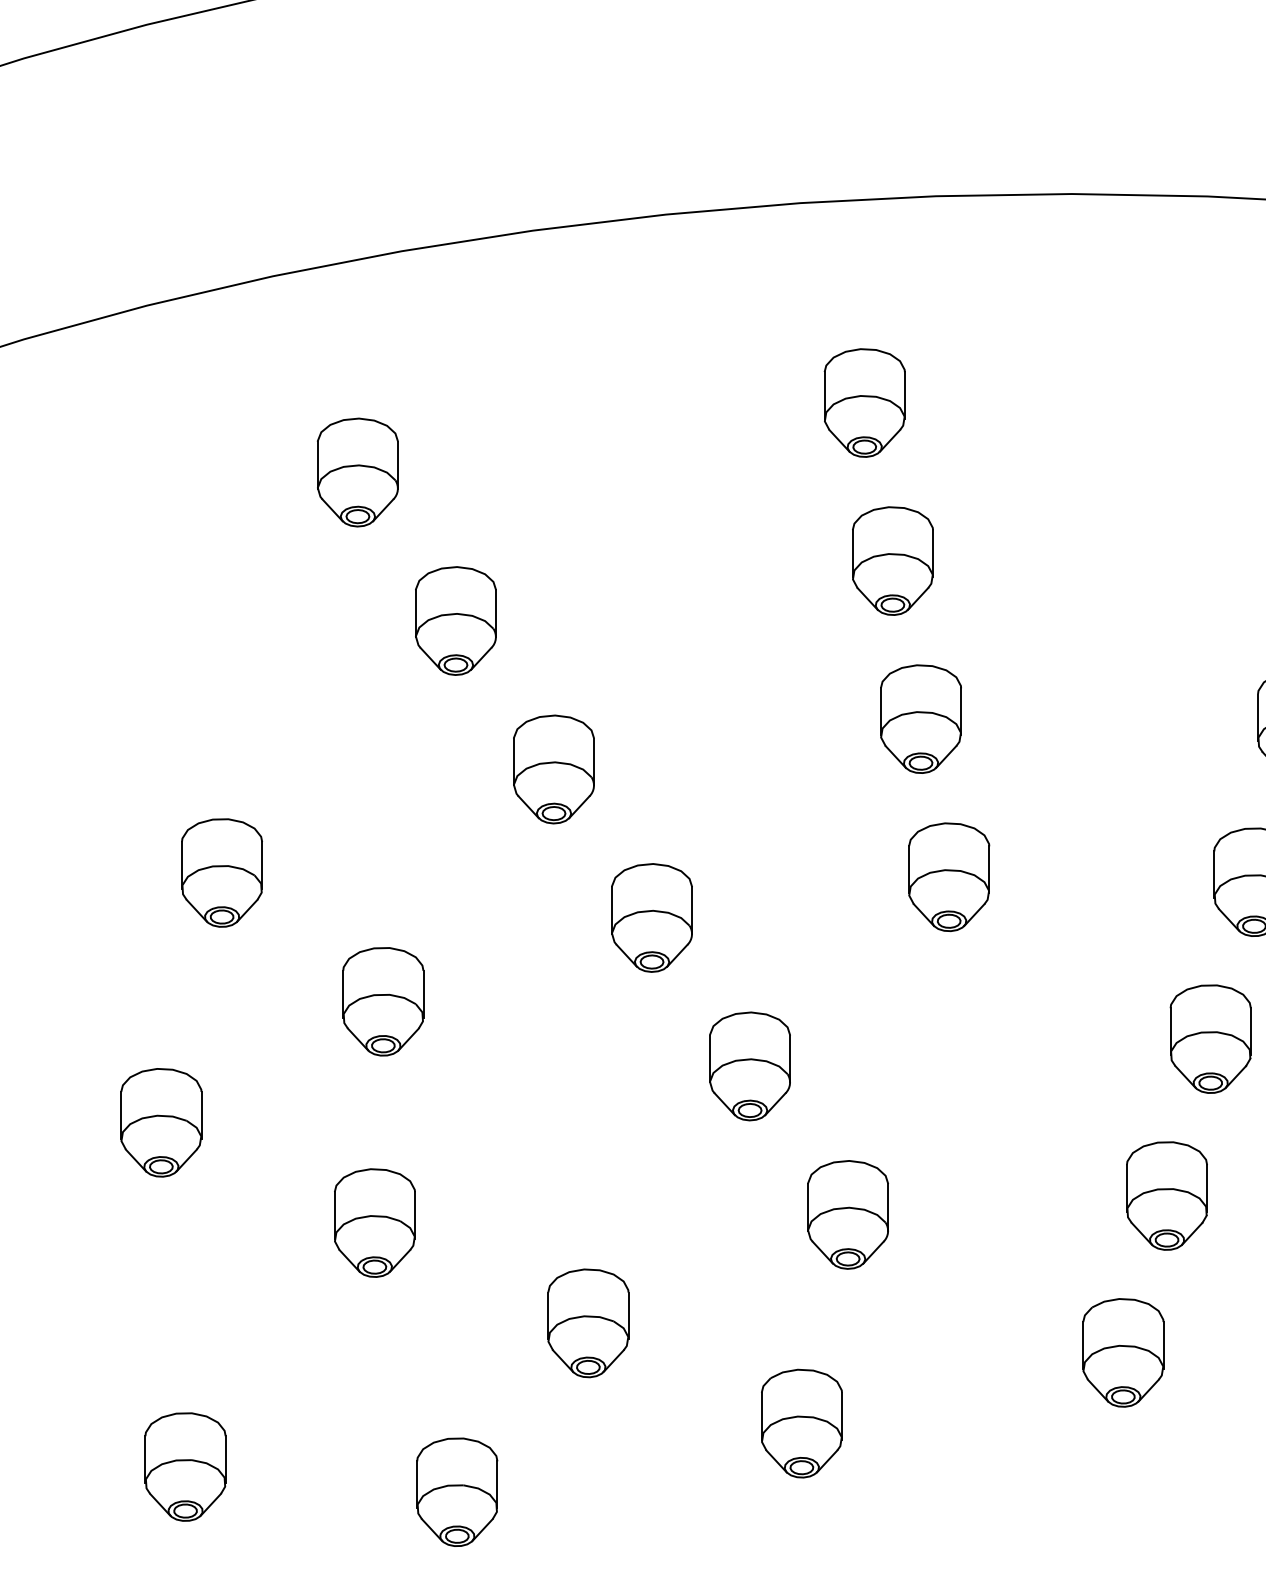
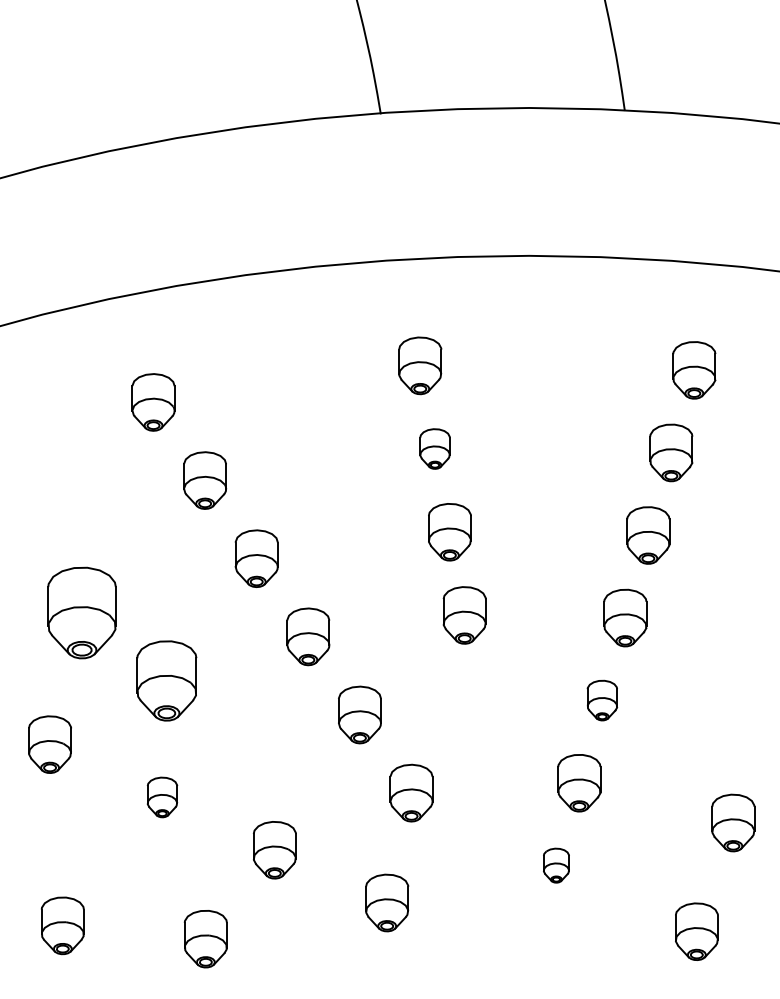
part: (891, 560) -> (434, 448), size x0.7
part: (221, 873) -> (81, 613), size x1.6
part: (382, 1000) -> (166, 680), size x1.4
part: (1210, 1038) -> (602, 700), size x0.7
part: (374, 1223) -> (162, 797), size x0.7
part: (1123, 1352) -> (556, 865), size x0.6

